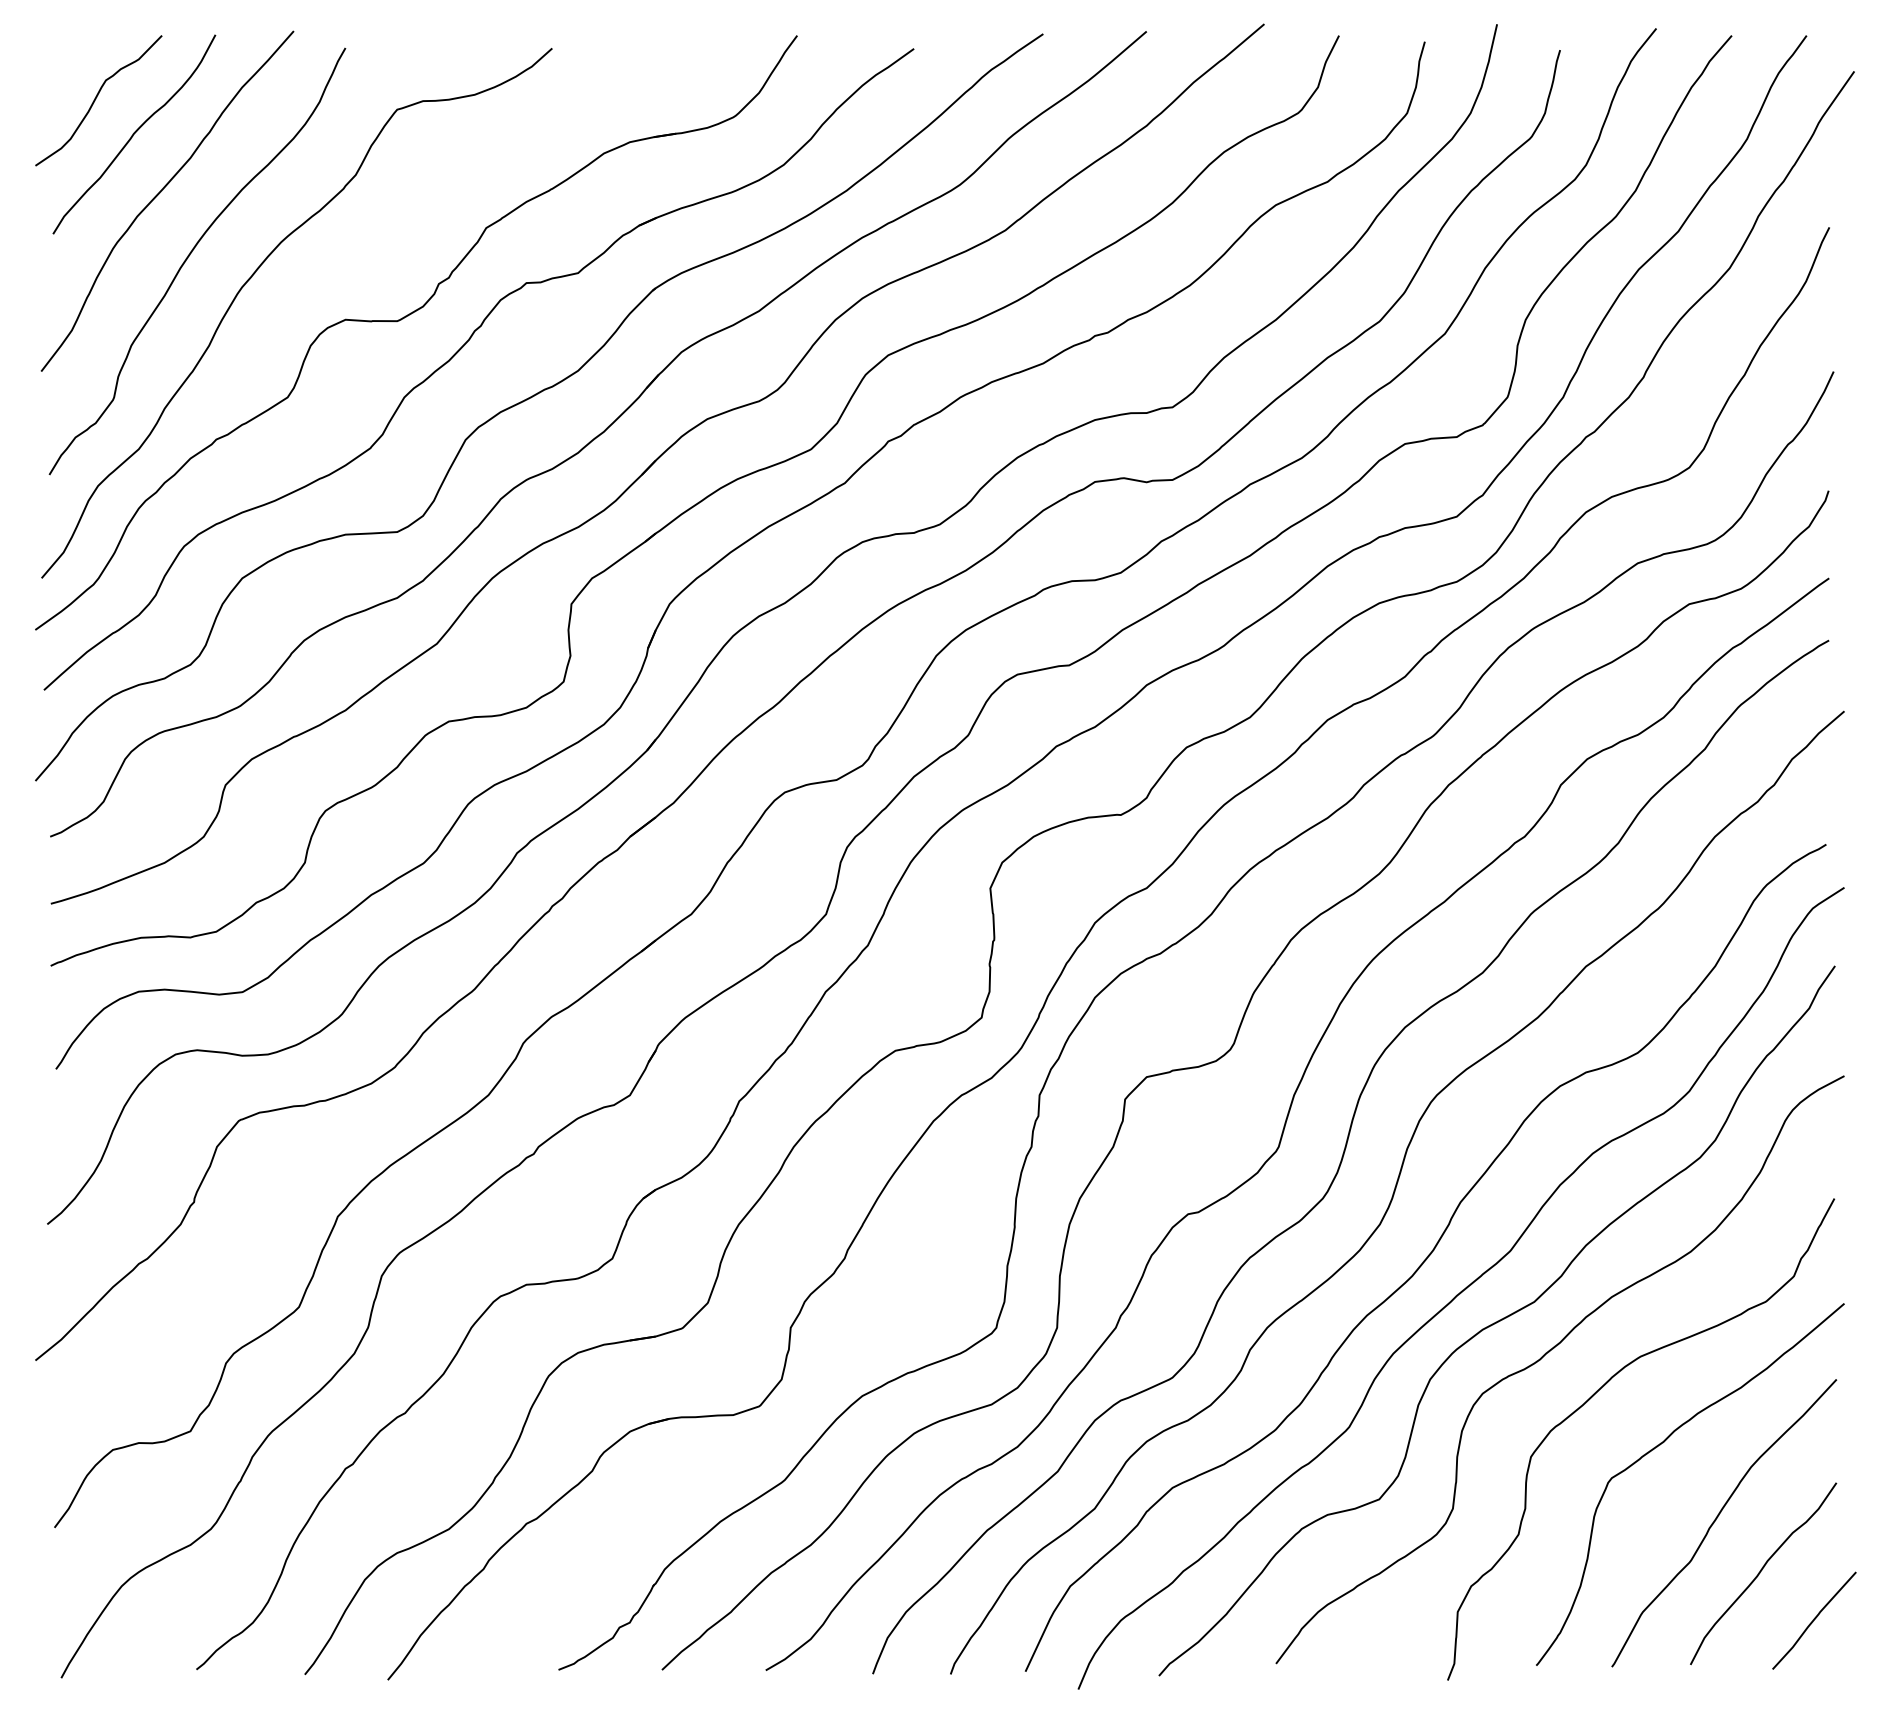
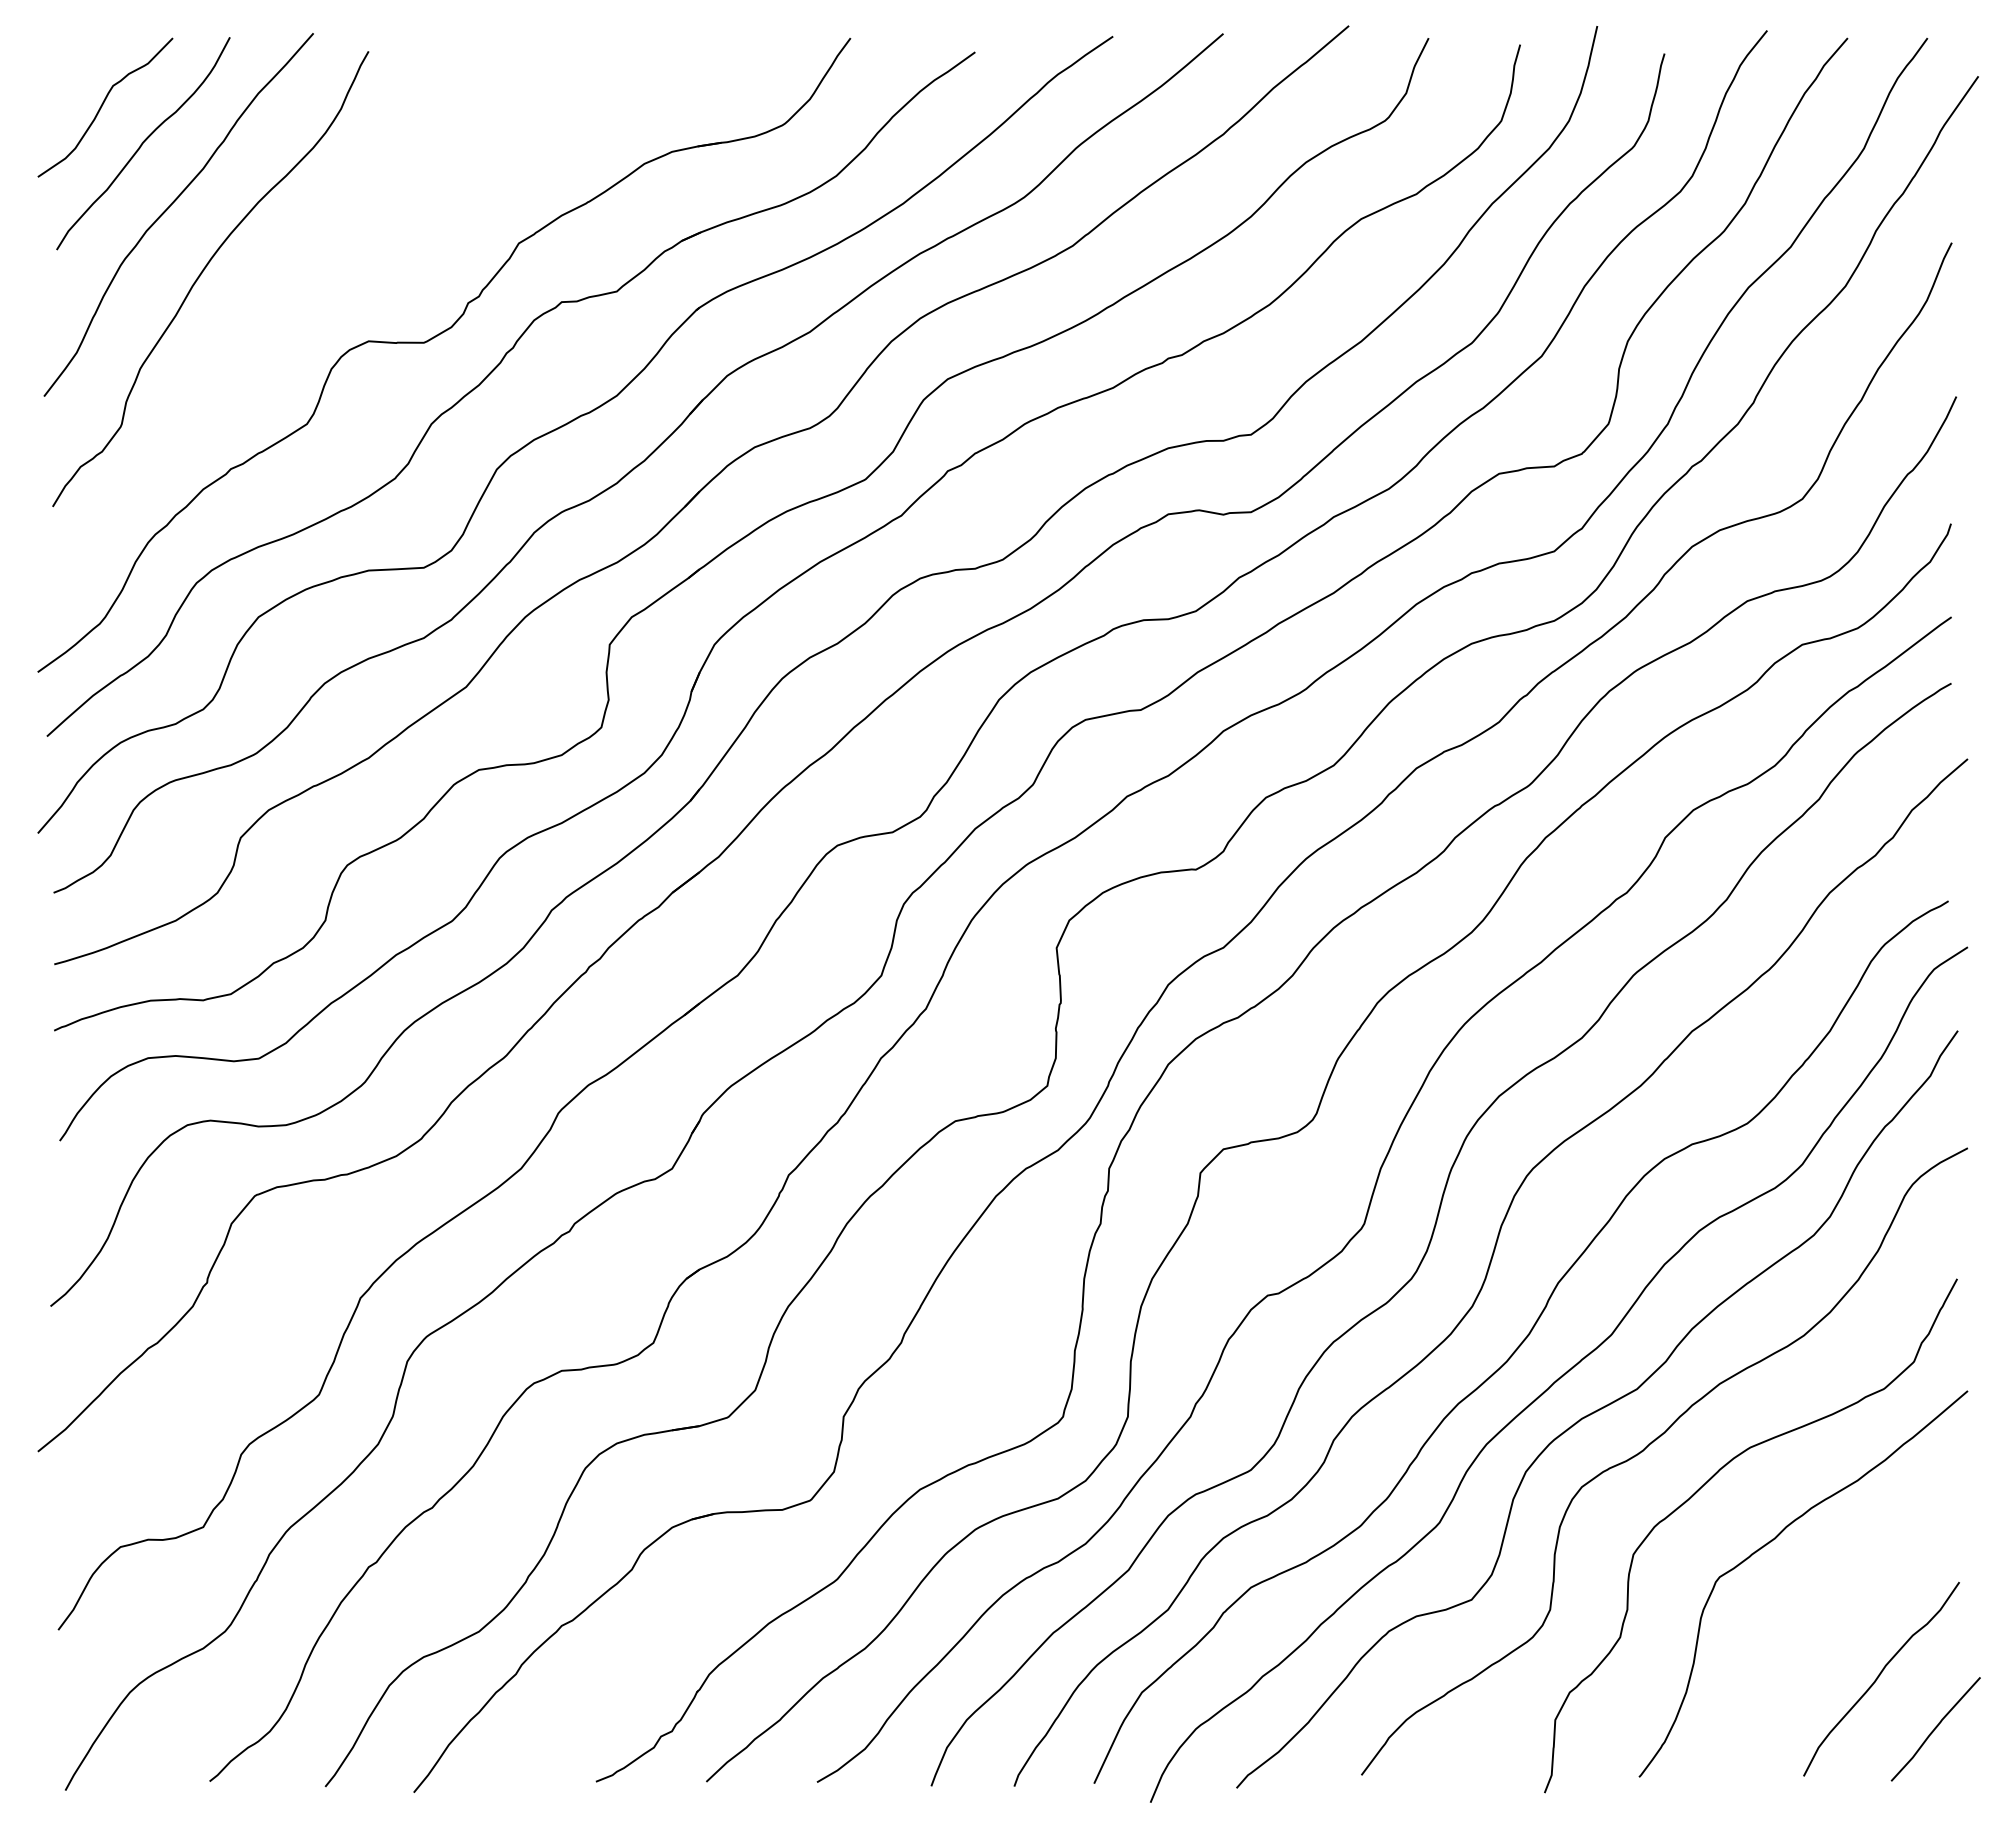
curve: (253, 275) -> (270, 294), removed
curve: (1717, 1518) -> (1832, 1620), removed

